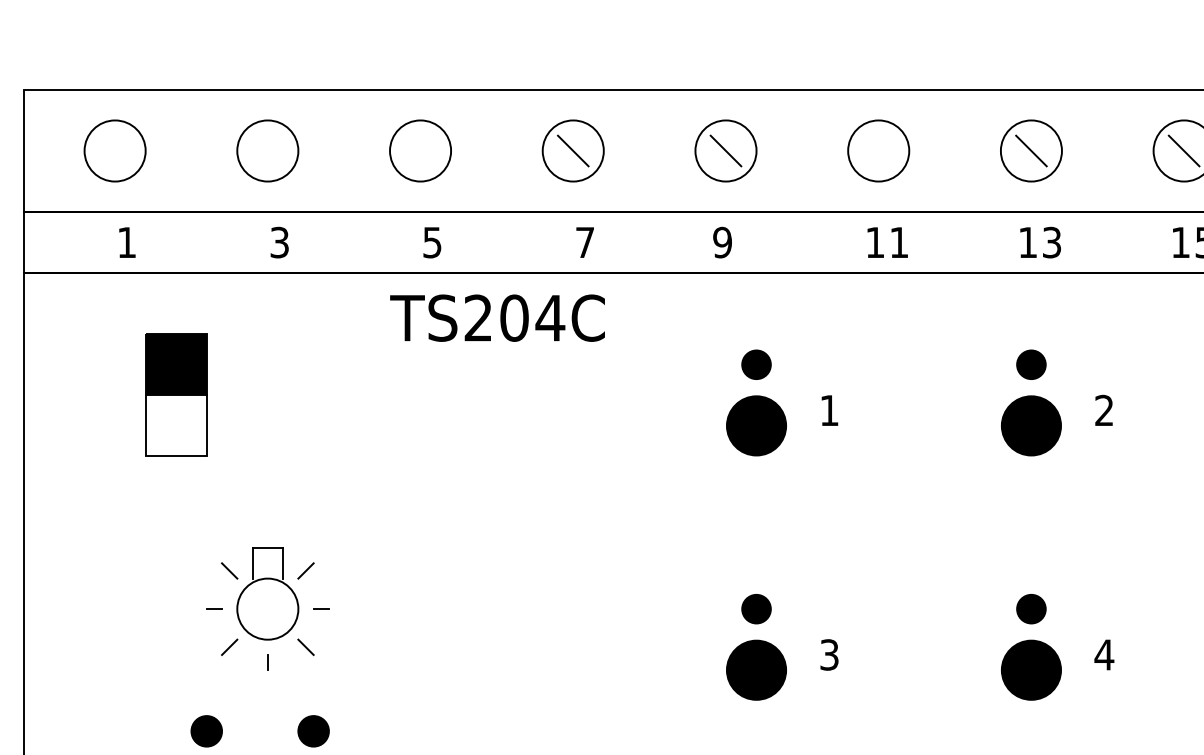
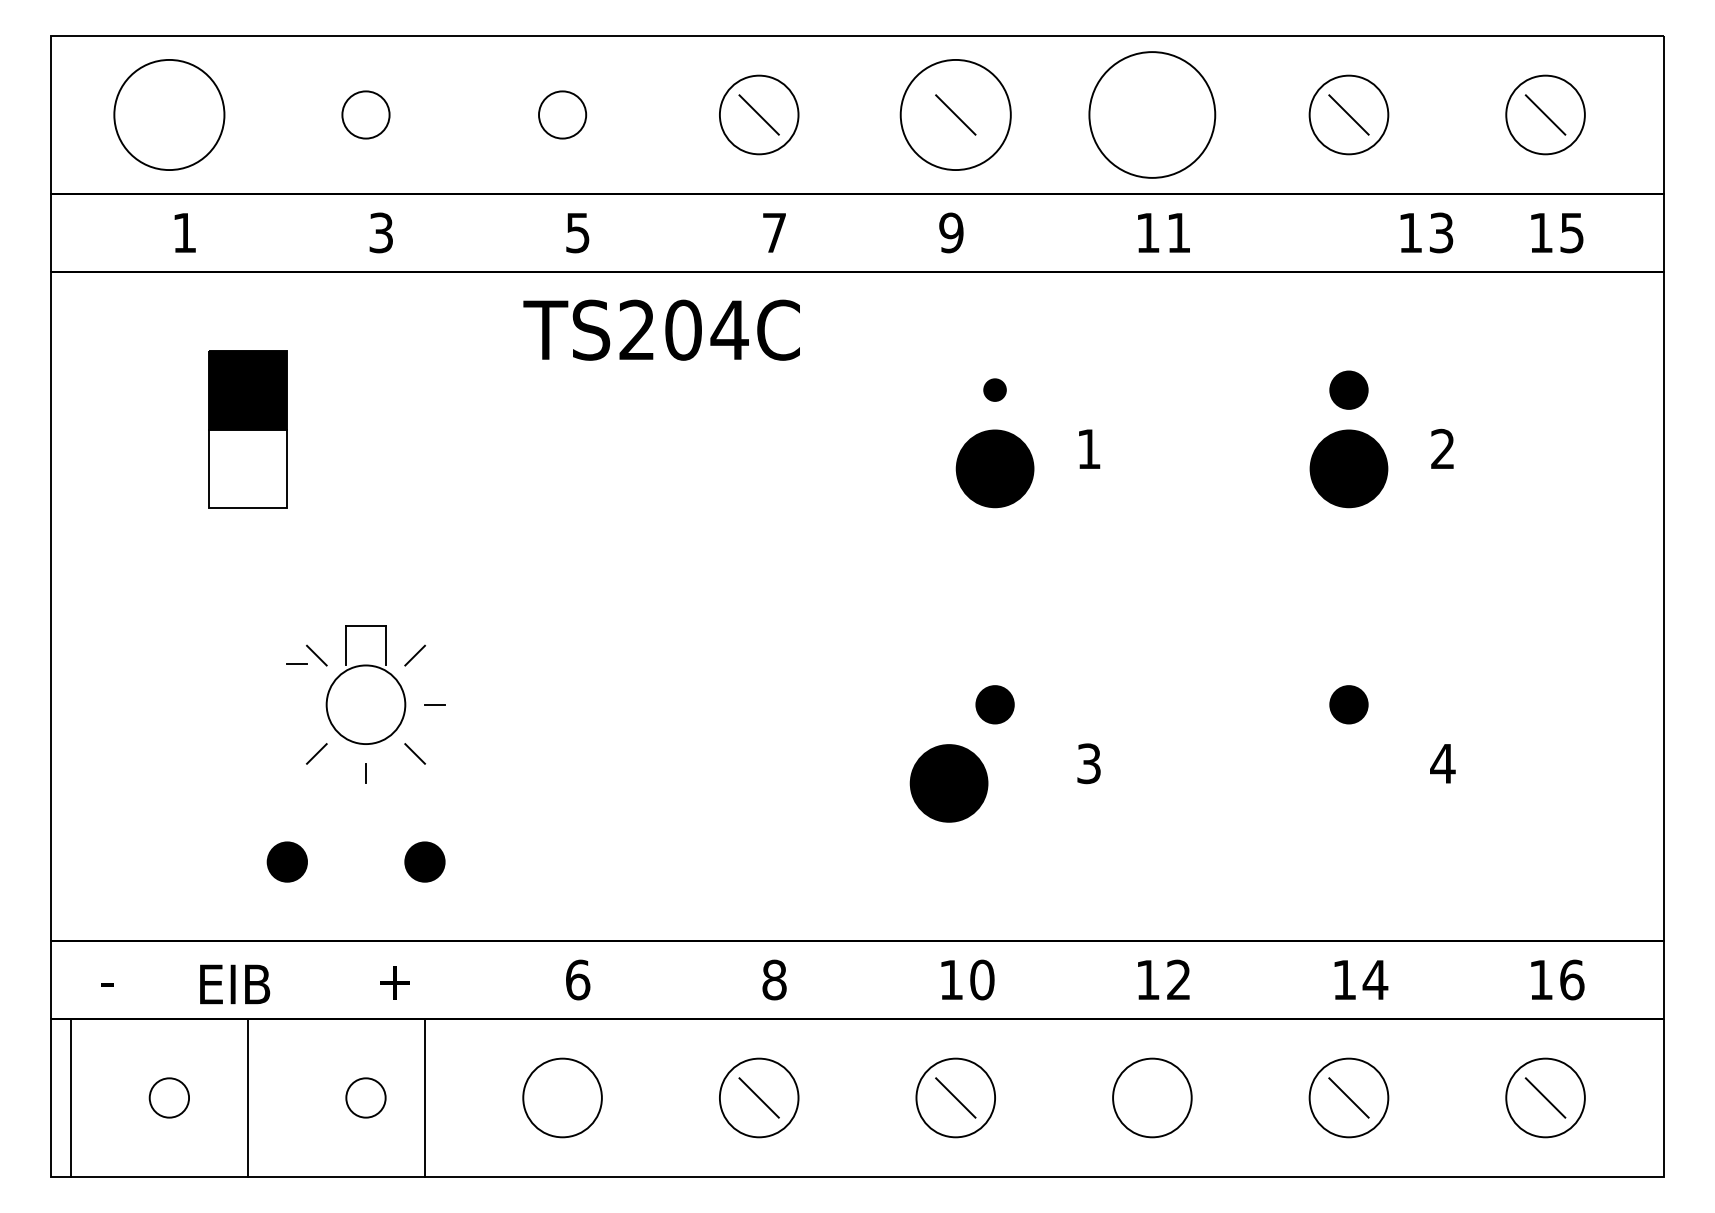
circle: (115, 150) -> (169, 114), size x1.4
circle: (267, 150) -> (365, 114), size x0.6
circle: (420, 150) -> (562, 114), size x0.6
circle: (725, 150) -> (955, 114), size x1.4
circle: (878, 150) -> (1152, 114), size x1.6
text: (1040, 242) -> (1426, 232), moved
part: (756, 364) -> (994, 389), size x0.6
line: (213, 608) -> (296, 663), moved
part: (756, 670) -> (948, 783), moved
part: (1031, 670) -> (1348, 783), size x0.7

